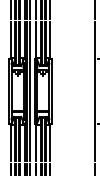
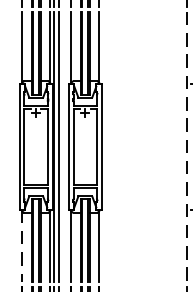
line: (95, 91) -> (186, 147), solid -> dashed
line: (10, 142) -> (22, 245), solid -> dashed

